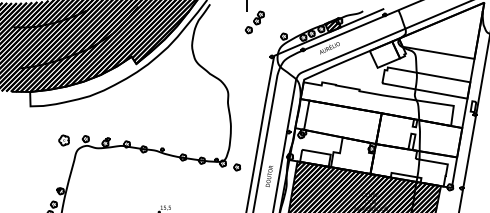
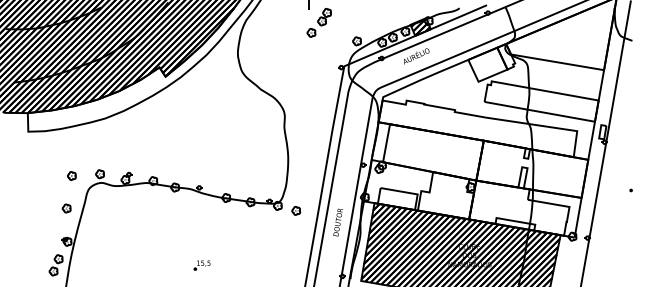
part: (63, 140) -> (71, 175), size x0.62
part: (59, 165) -> (66, 208), added

